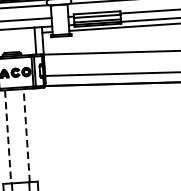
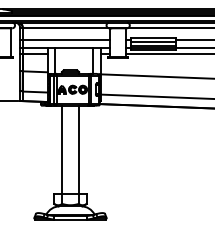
line: (26, 135) -> (79, 149), dashed -> solid
line: (7, 137) -> (61, 150), dashed -> solid

